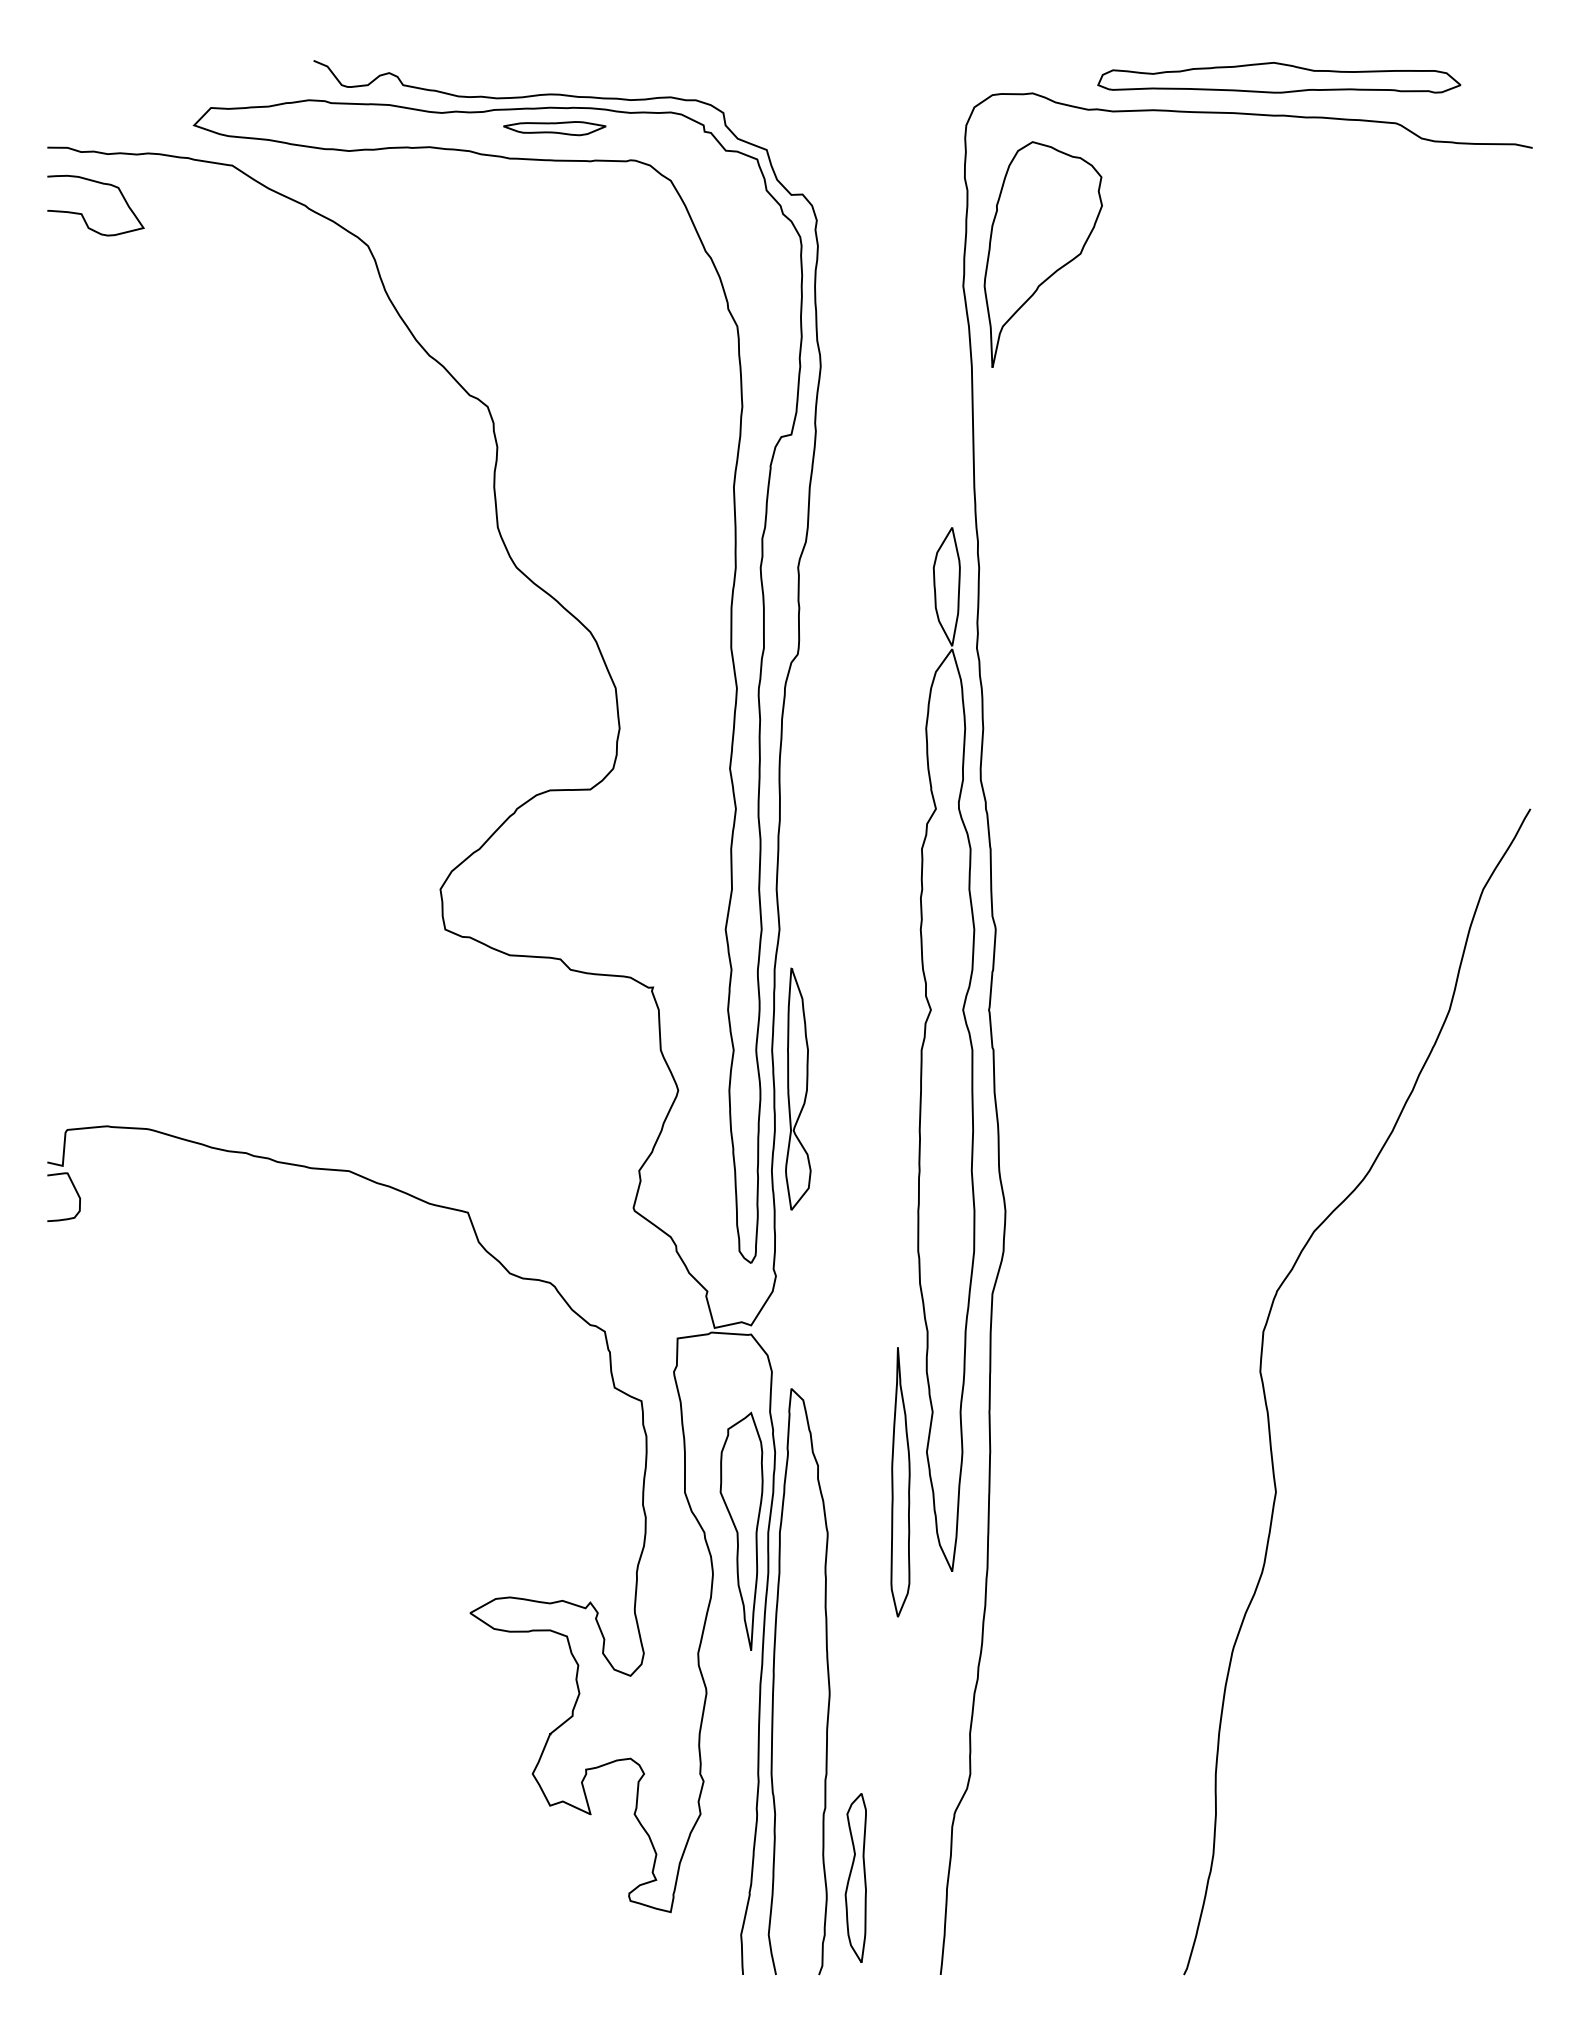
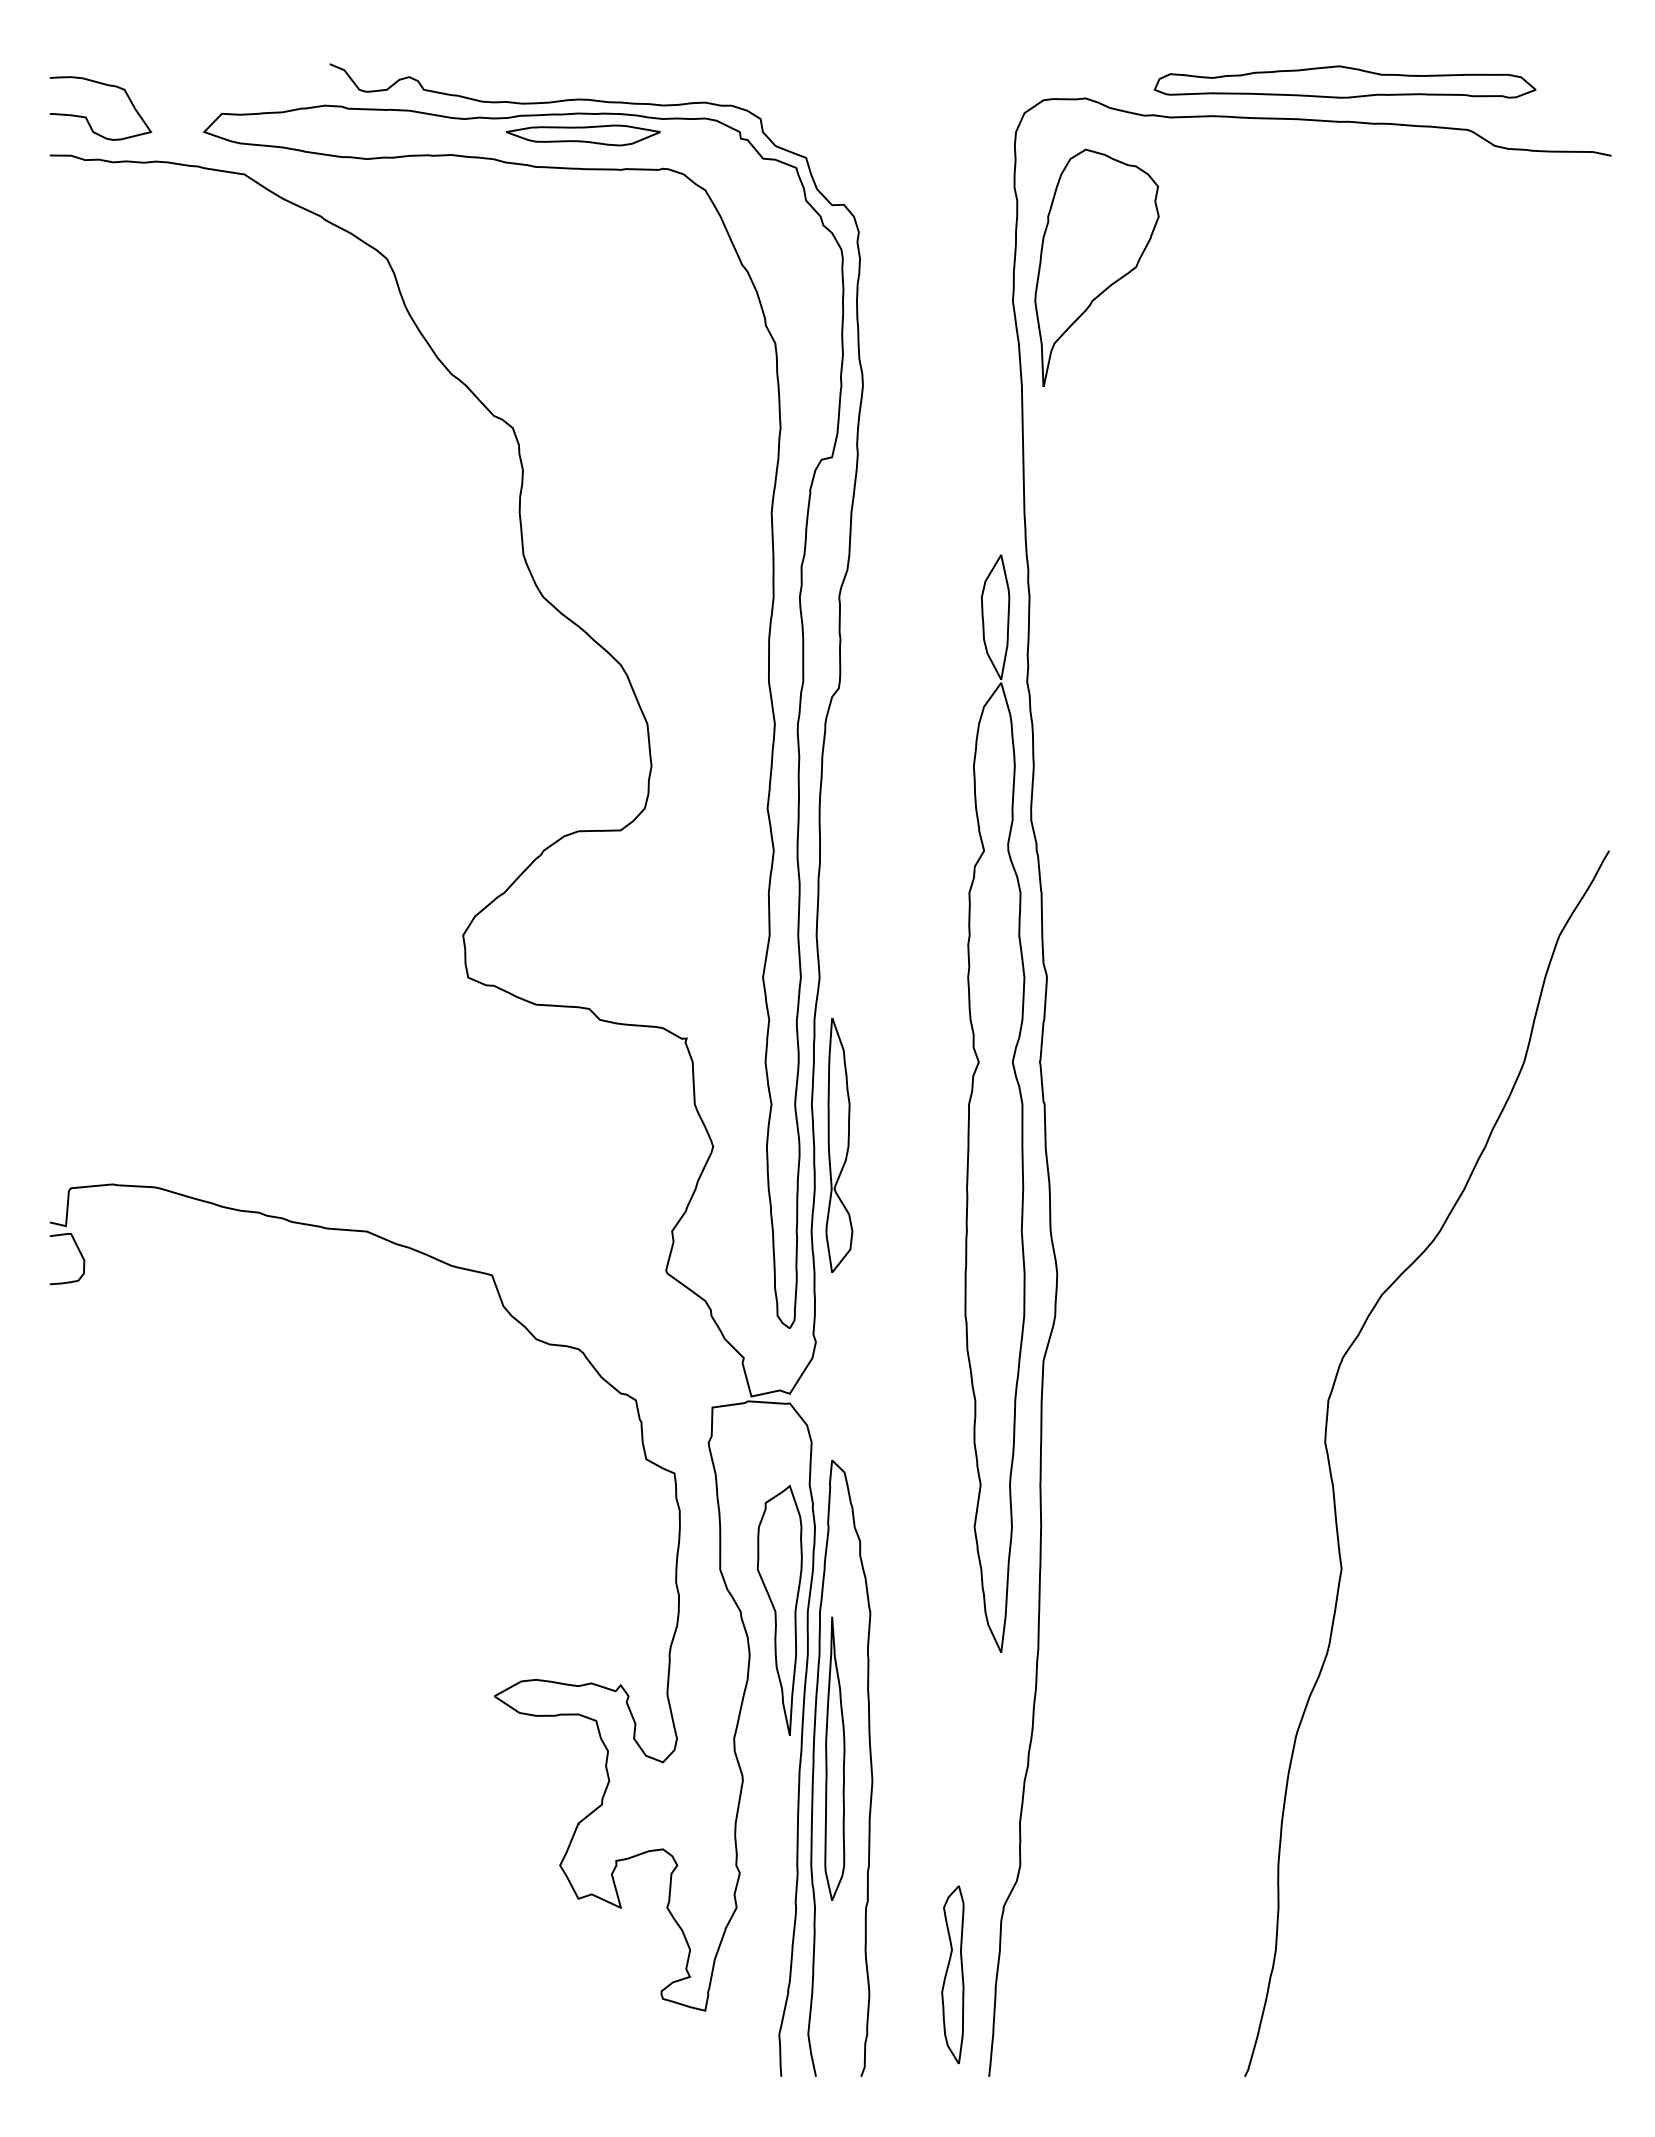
part: (554, 128) -> (583, 135), size x1.43
curve: (82, 213) -> (86, 116), moved
part: (900, 1482) -> (834, 1758), moved
part: (855, 1877) -> (952, 1974), moved

